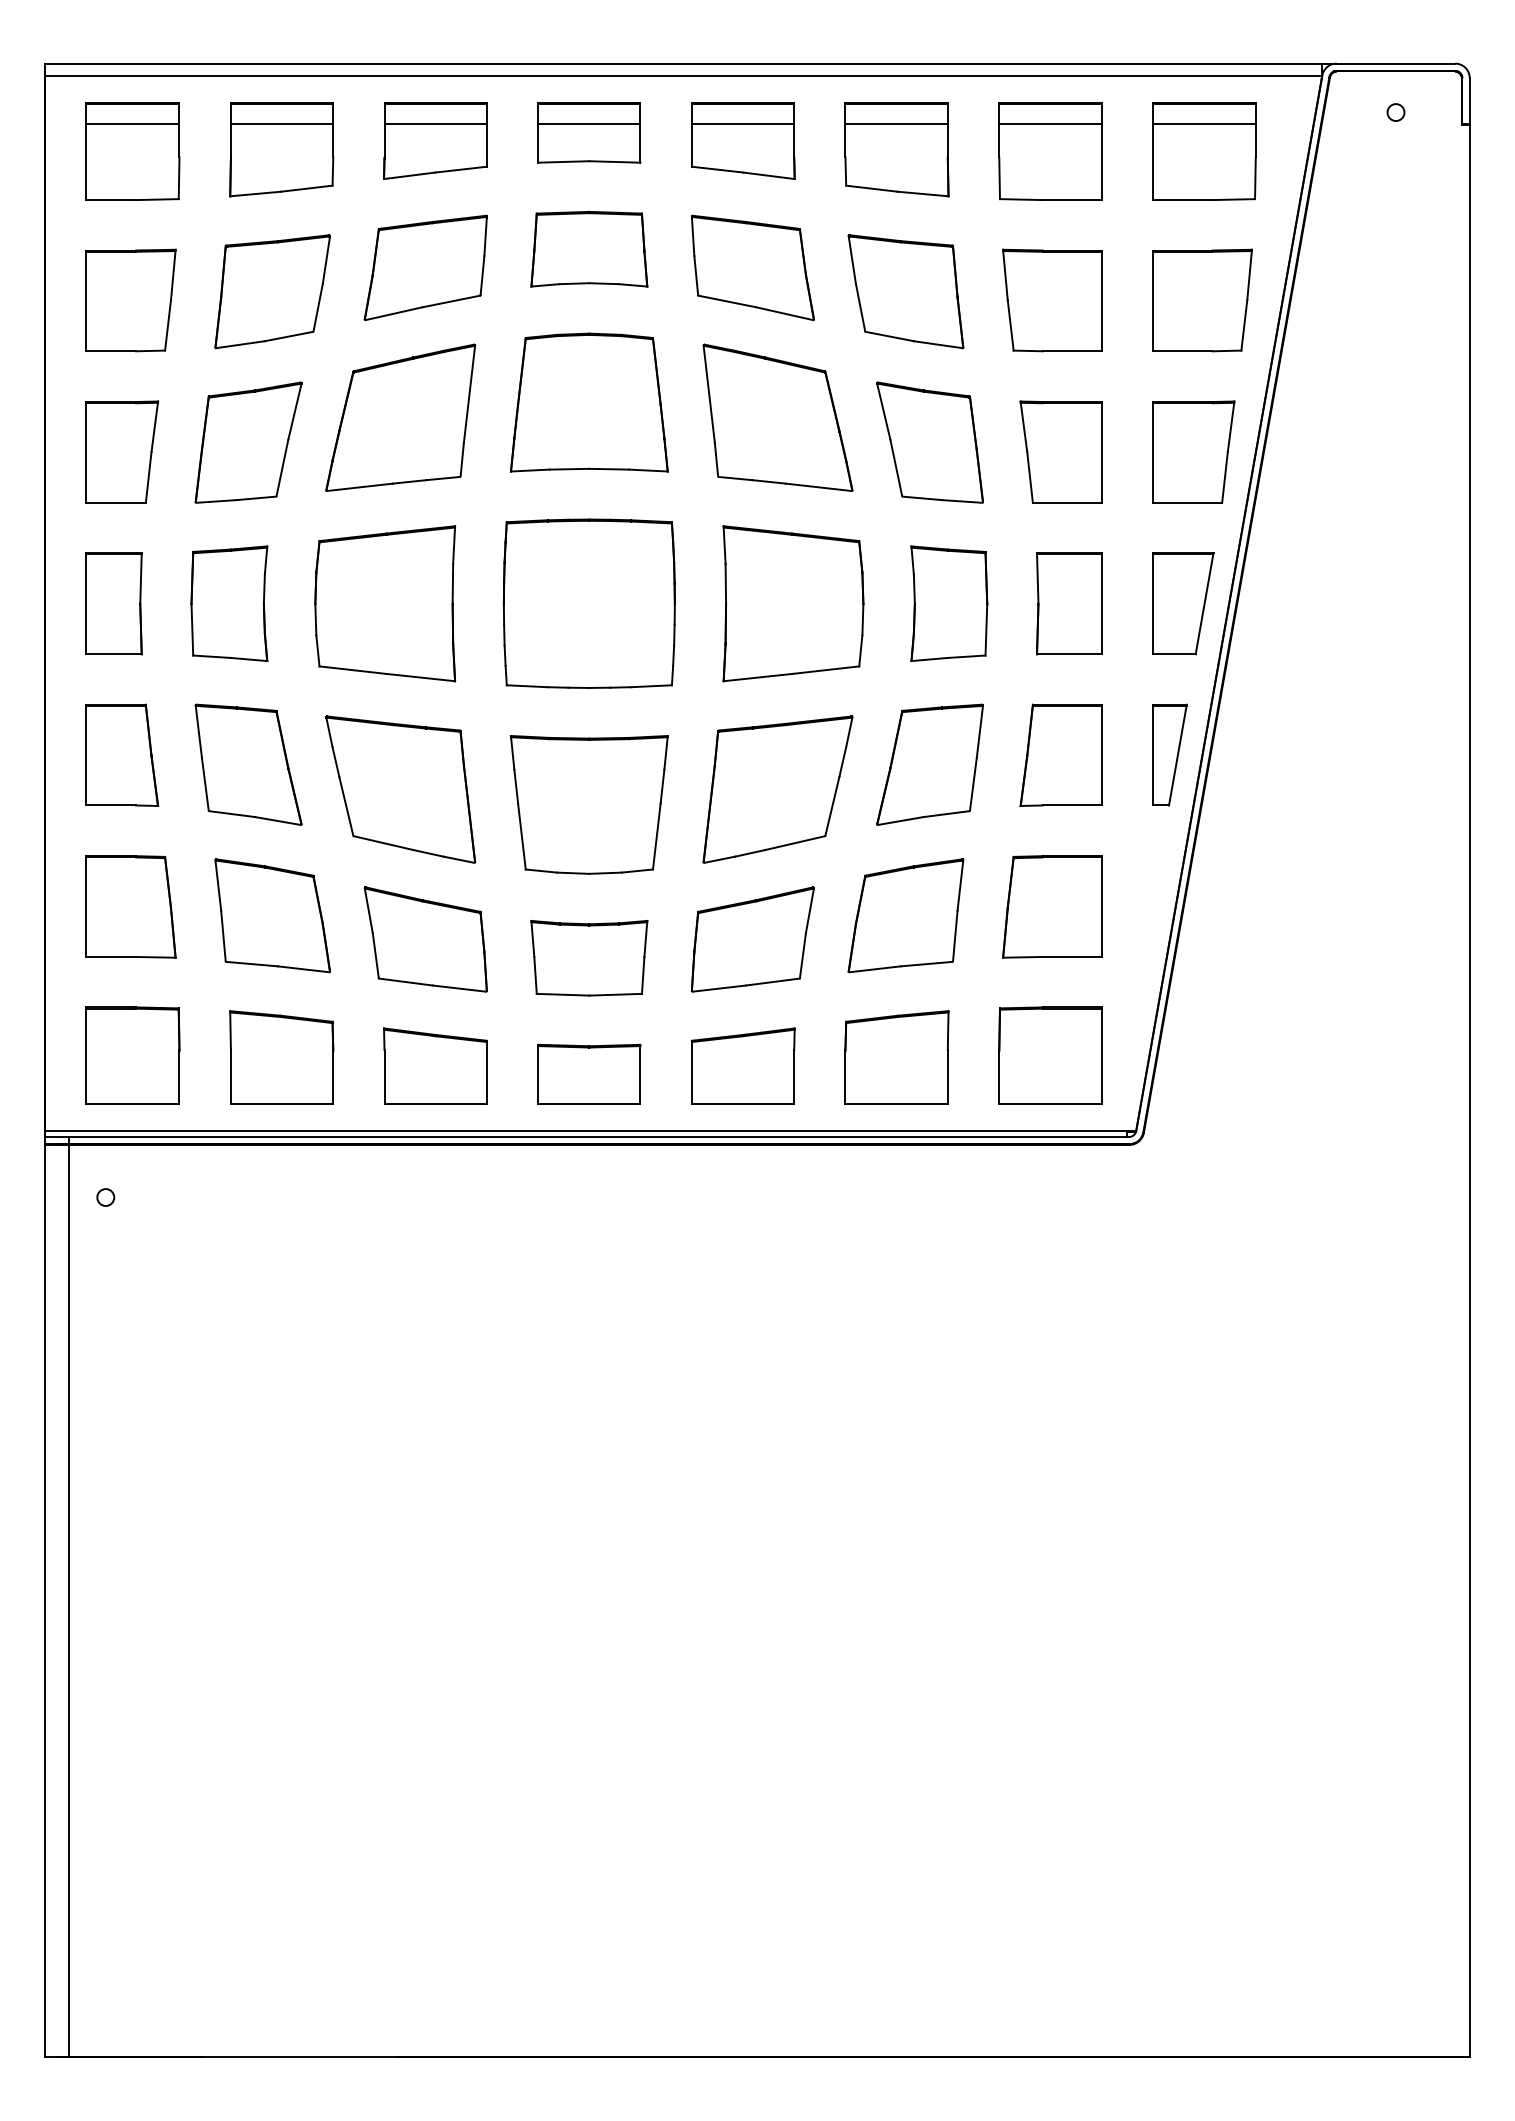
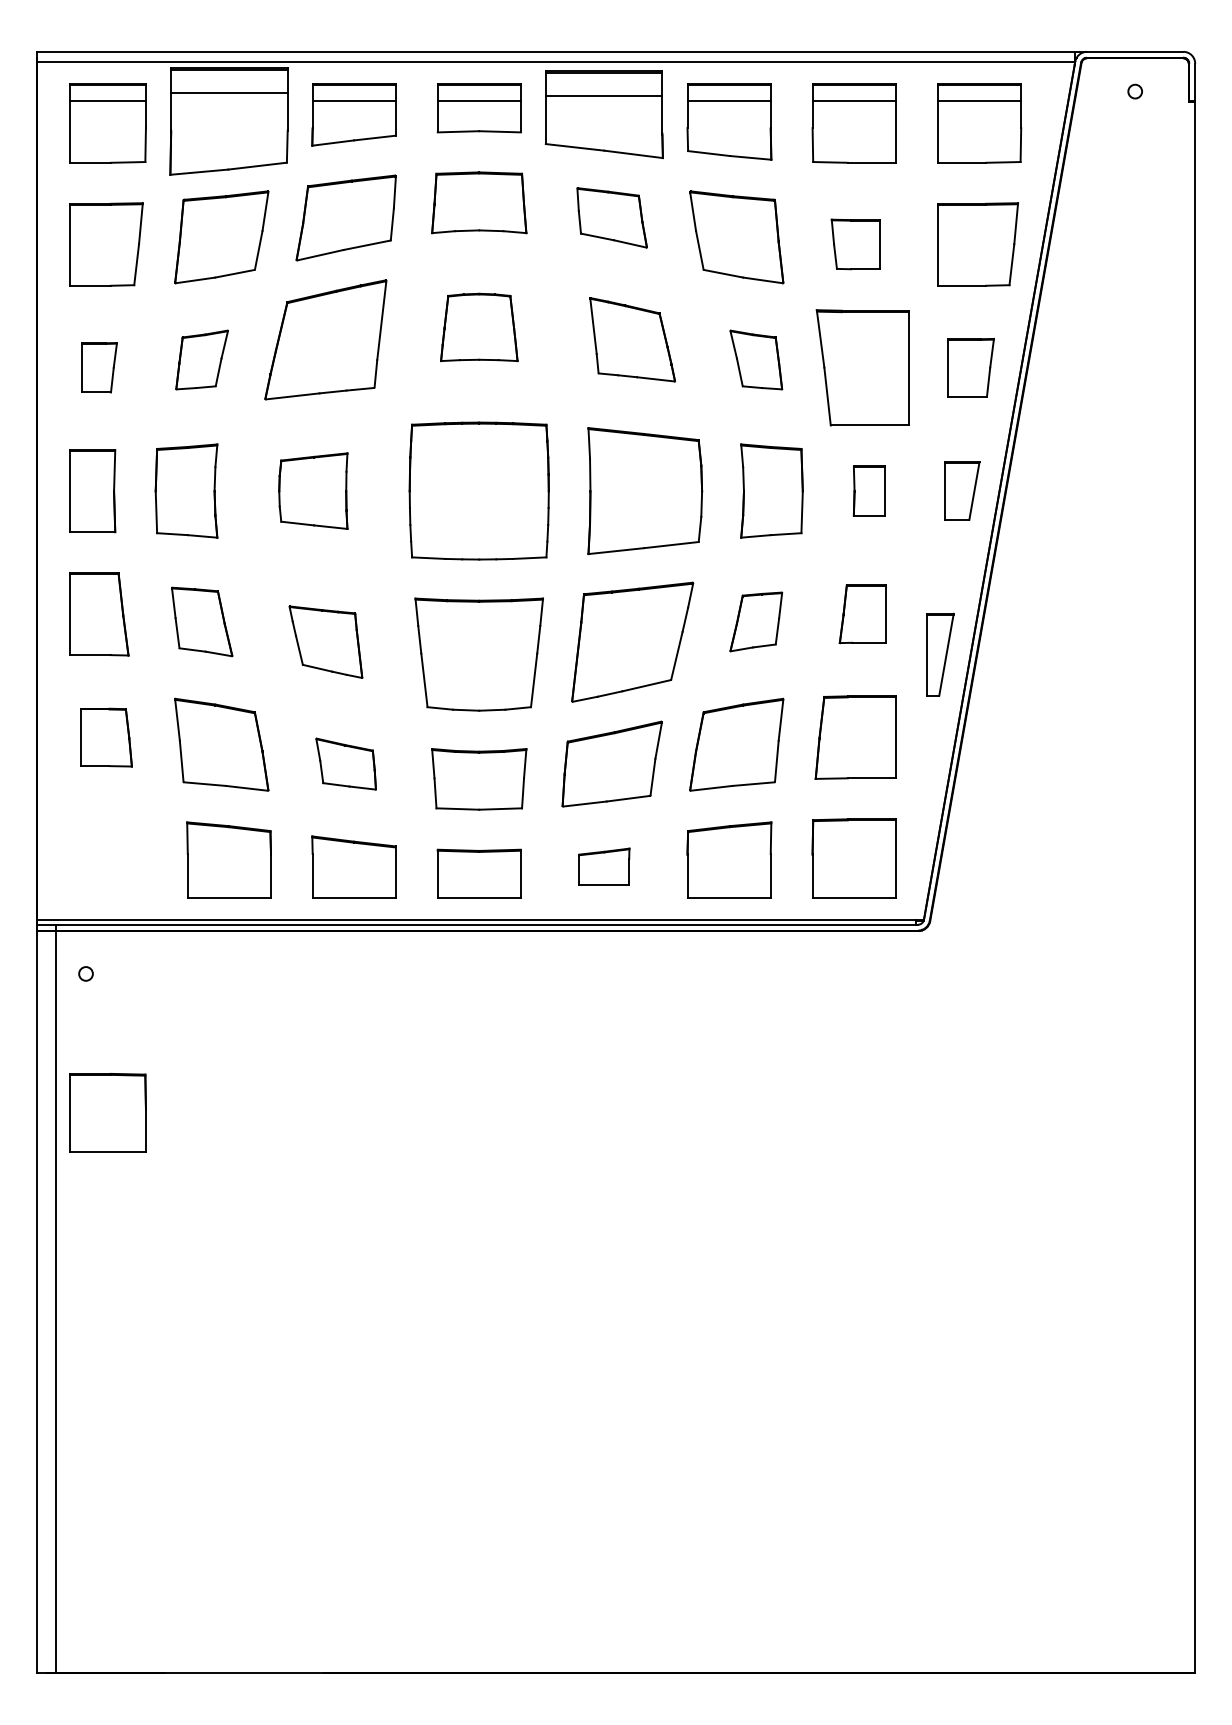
part: (743, 140) -> (604, 114), size x1.4
part: (281, 149) -> (228, 121), size x1.4
part: (752, 267) -> (611, 217), size x0.7
part: (1052, 300) -> (855, 244), size x0.6
part: (589, 402) -> (479, 327), size x0.6
part: (777, 417) -> (632, 339), size x0.7
part: (248, 442) -> (202, 359), size x0.6
part: (929, 442) -> (755, 359), size x0.6
part: (122, 451) -> (99, 367), size x0.6
part: (1060, 451) -> (862, 367), size x1.4
part: (1193, 451) -> (970, 367), size x0.7
part: (385, 603) -> (313, 490), size x0.6
part: (1069, 603) -> (869, 490), size x0.6
part: (1183, 603) -> (962, 490), size x0.7
part: (1060, 754) -> (862, 613), size x0.7
part: (1169, 754) -> (939, 654), moved
part: (248, 764) -> (202, 621), size x0.7
part: (929, 764) -> (755, 621), size x0.6
part: (400, 789) -> (325, 642), size x0.6
part: (130, 906) -> (106, 737), size x0.7
part: (425, 939) -> (346, 764), size x0.6
part: (132, 1055) -> (107, 1112), moved
part: (742, 1065) -> (603, 866), size x0.6

